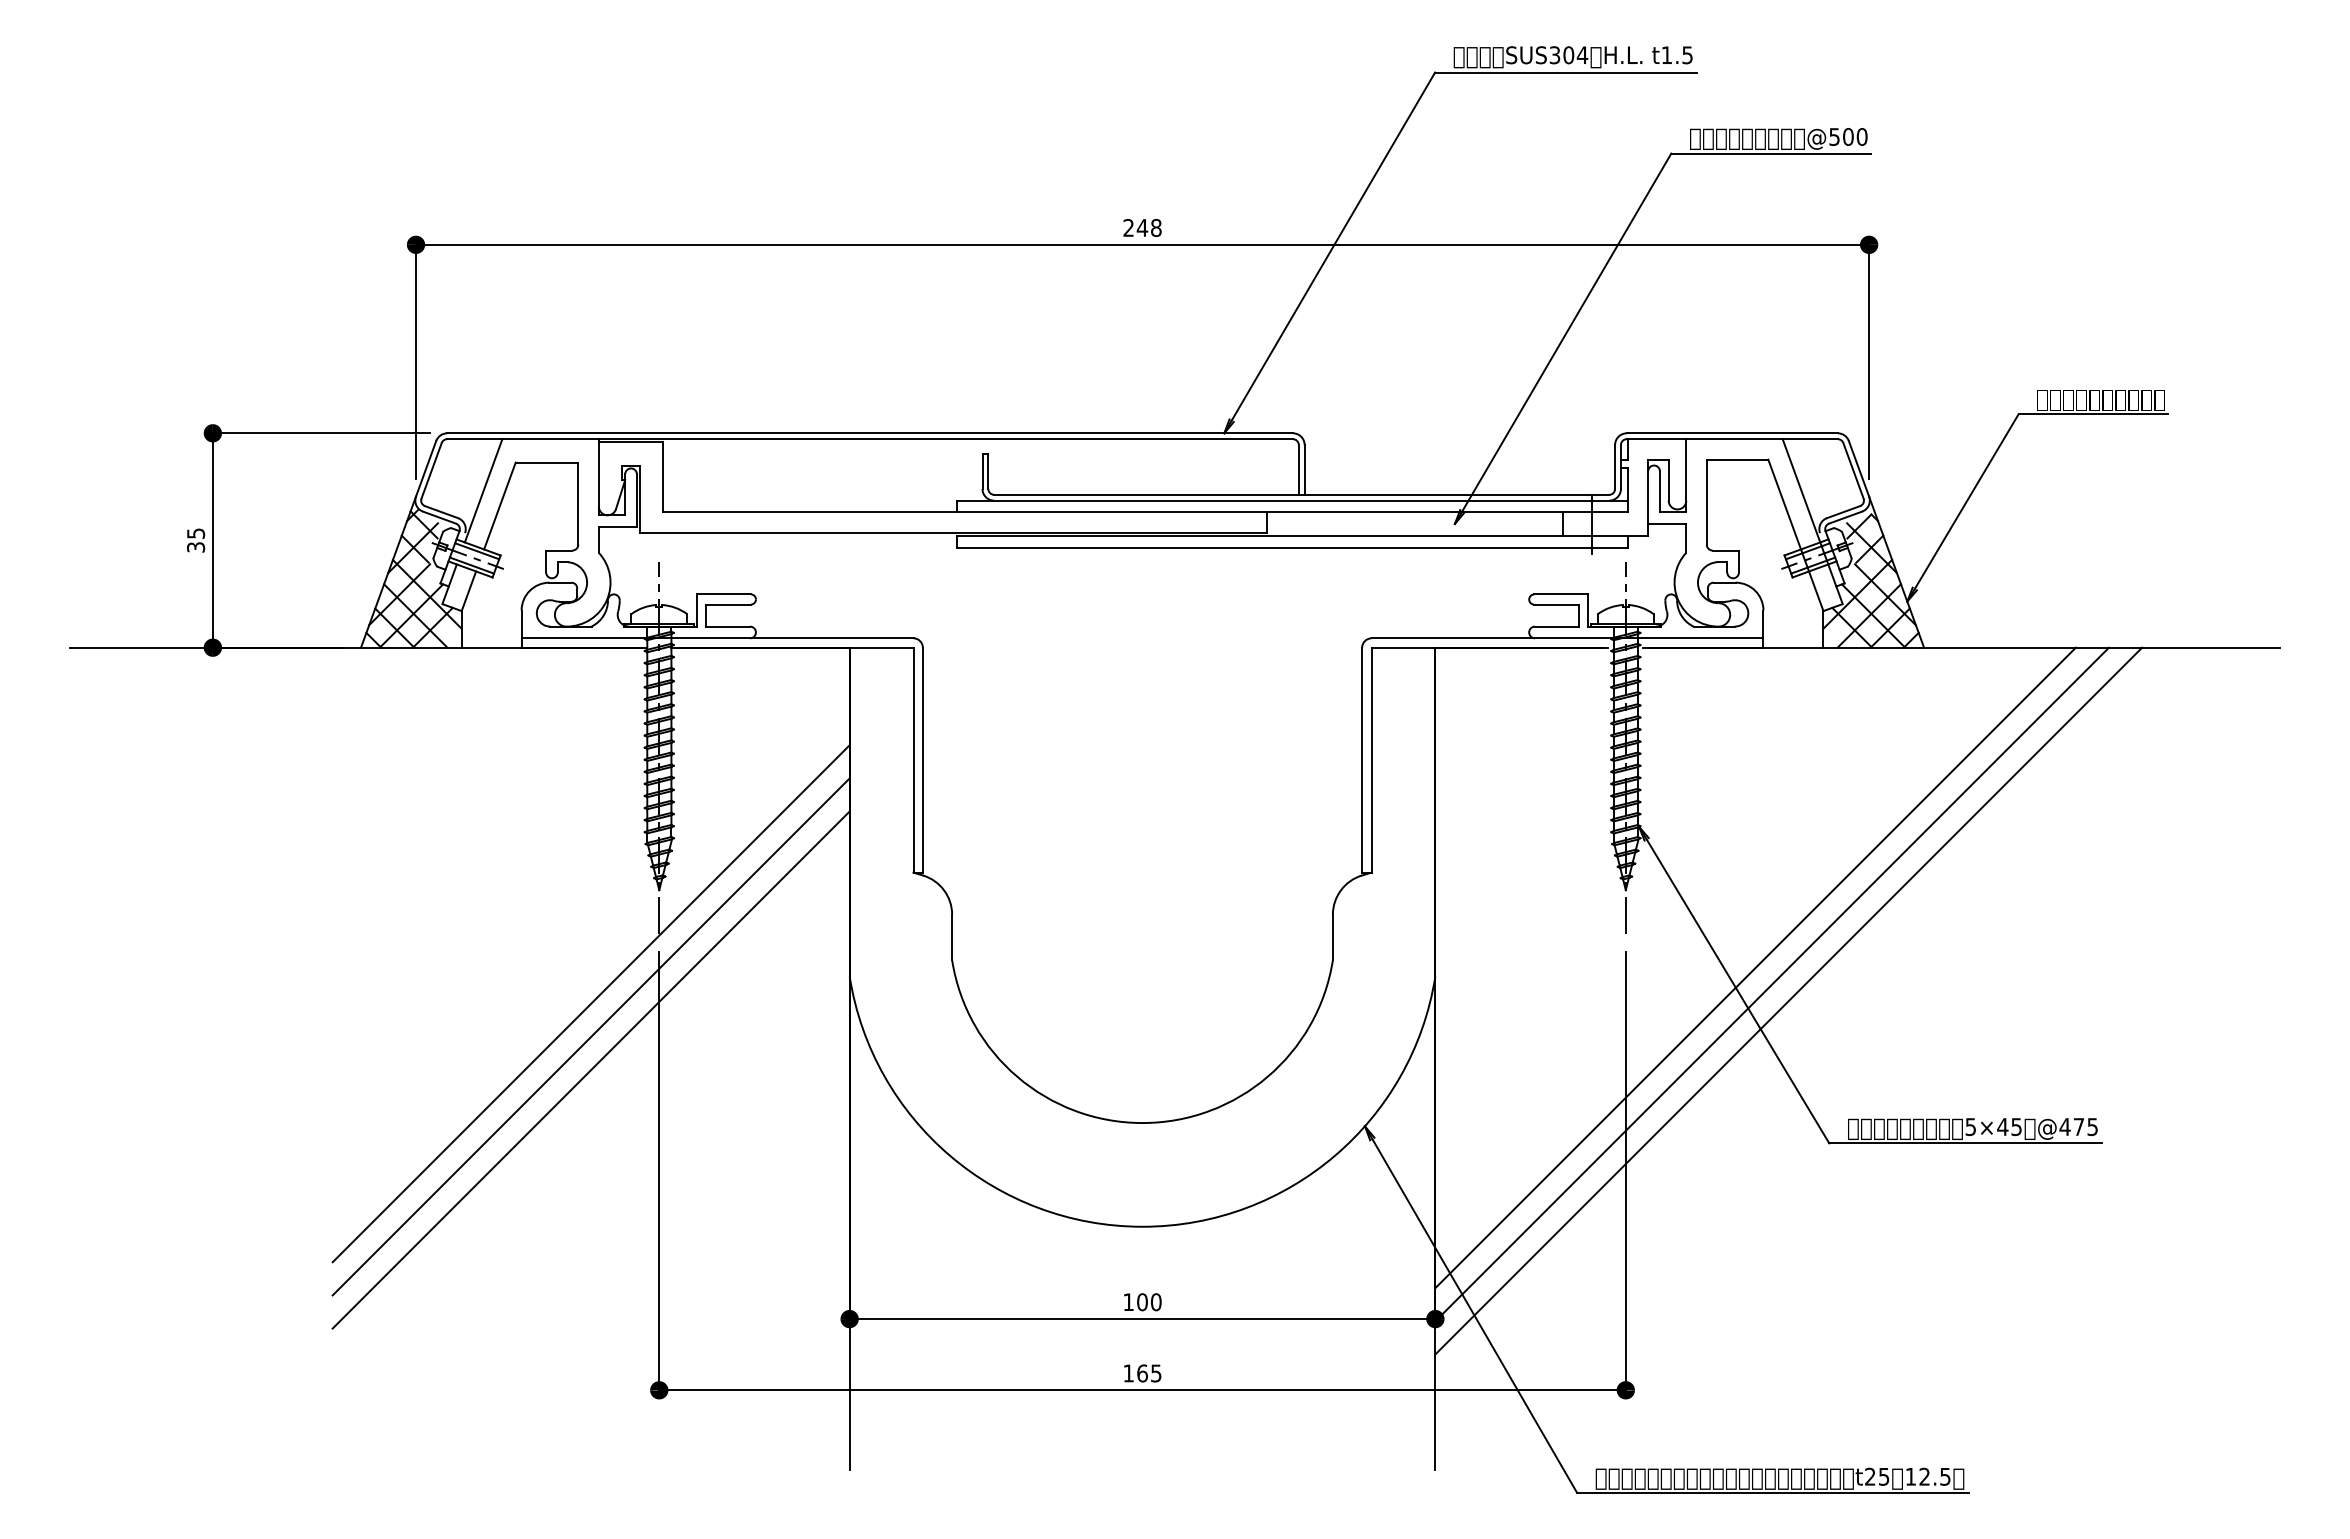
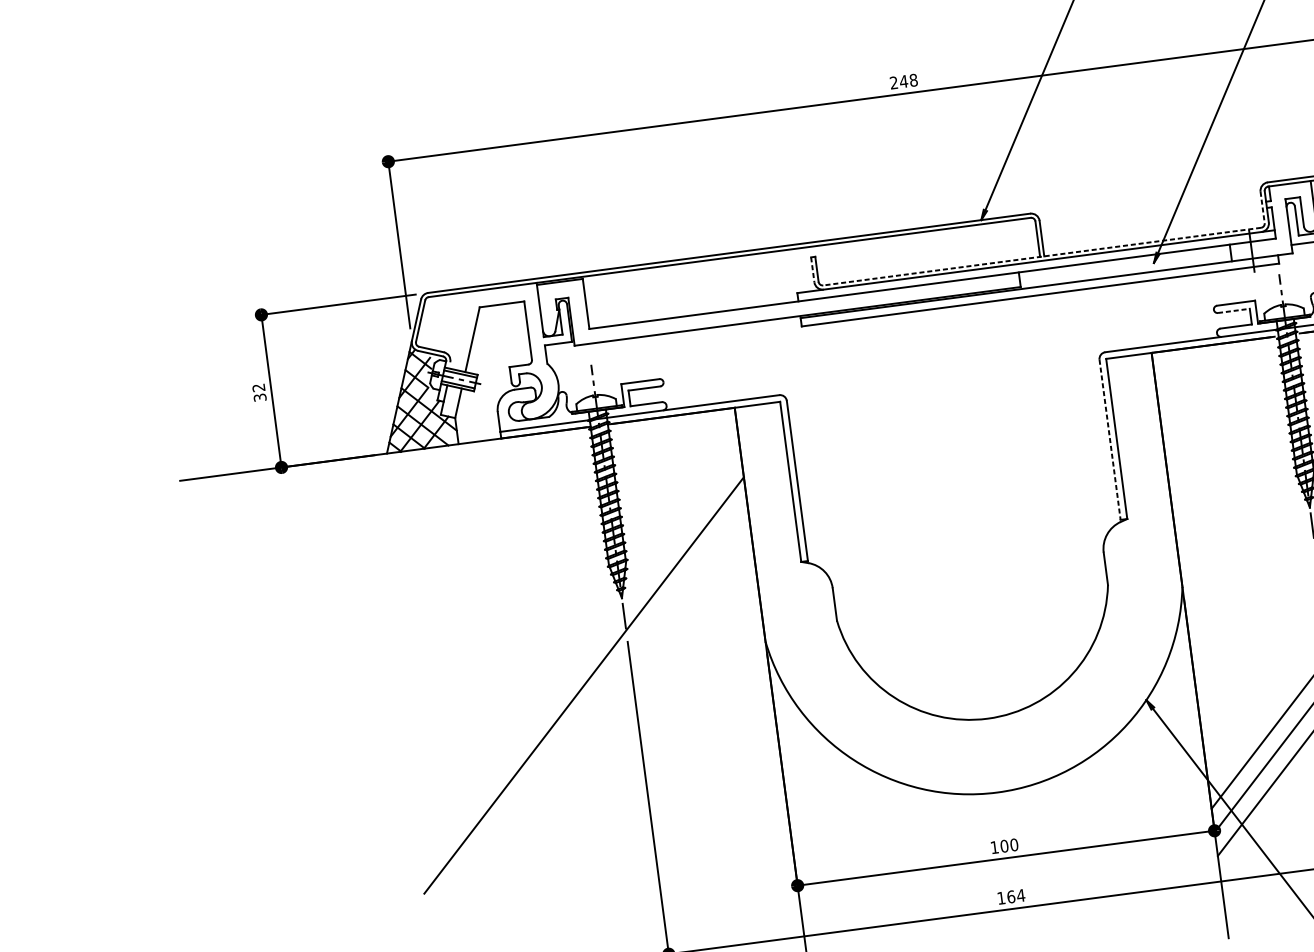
line: (1615, 467) -> (1262, 207), solid -> dashed
line: (982, 471) -> (812, 269), solid -> dashed
line: (483, 490) -> (459, 330), removed
line: (1301, 494) -> (1042, 256), solid -> dashed
text: (196, 533) -> (259, 387), 35 -> 32
line: (1557, 604) -> (1234, 310), solid -> dashed
line: (1362, 760) -> (1110, 440), solid -> dashed
line: (590, 1036) -> (586, 708), removed
line: (590, 1069) -> (589, 732), removed
text: (1155, 1373) -> (1020, 895), 165 -> 164

